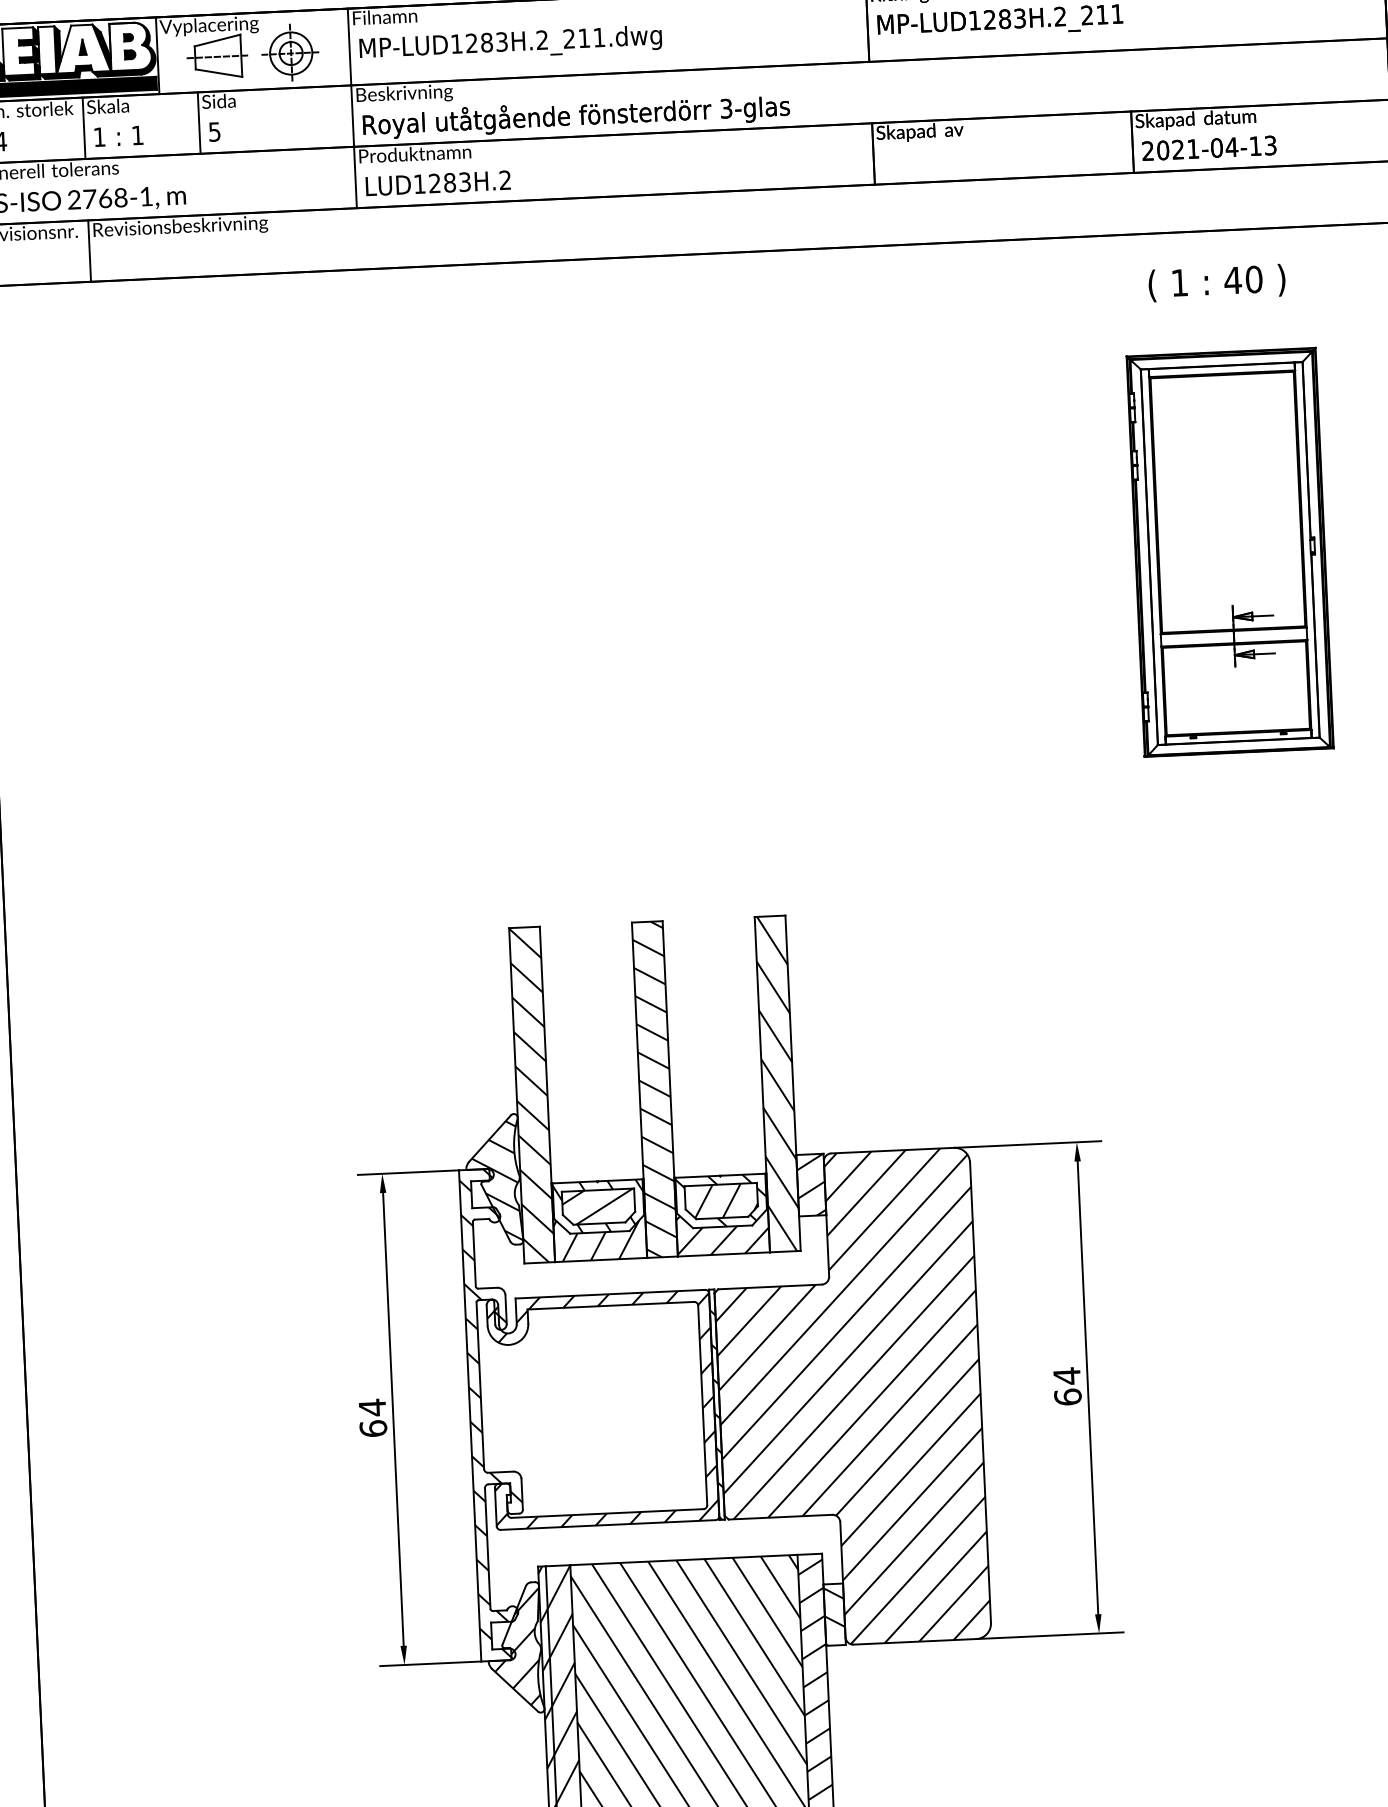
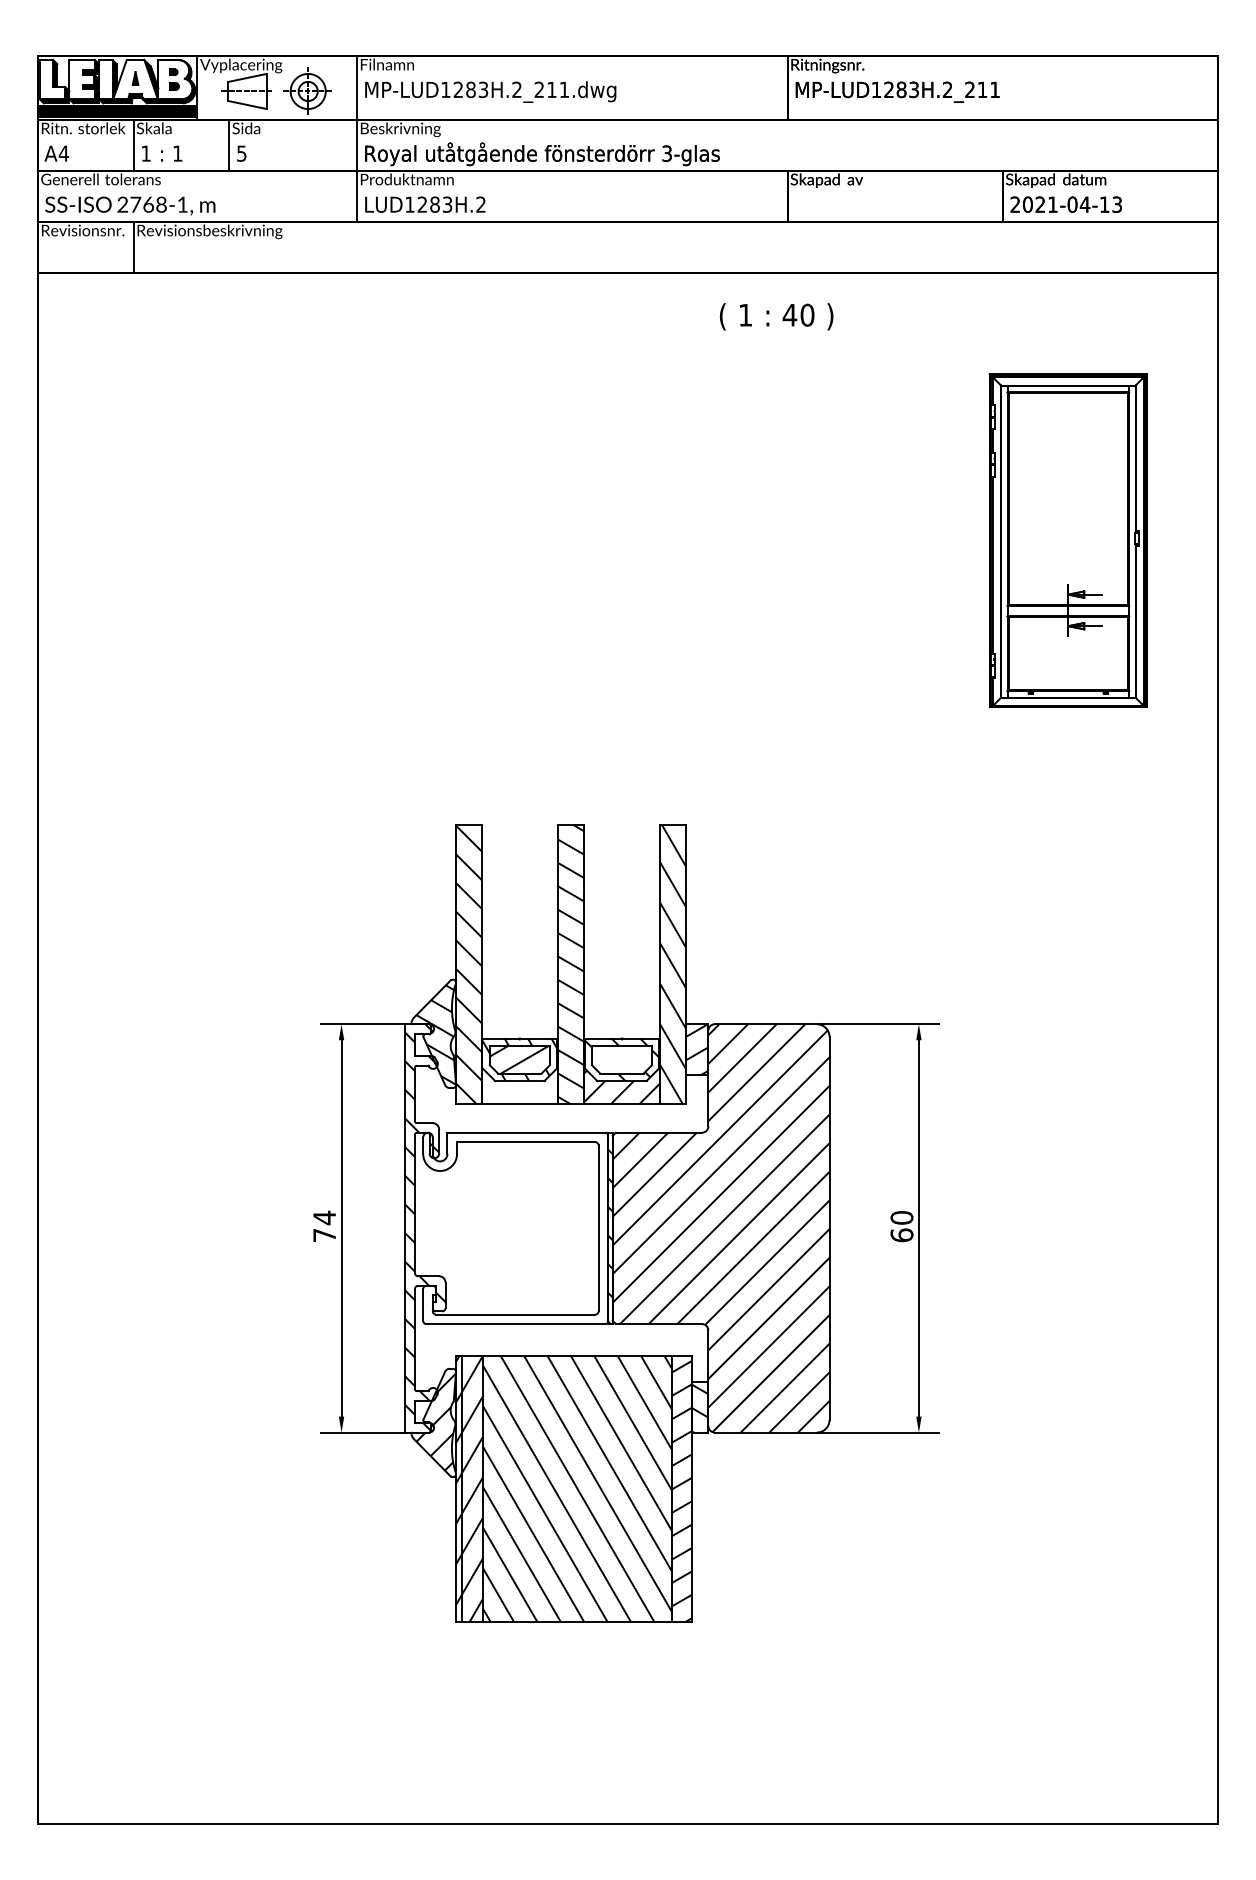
text: (1216, 282) -> (776, 316), moved
hatch: (725, 1200) -> (625, 1059), removed
hatch: (599, 1235) -> (519, 1083), removed
text: (1066, 1375) -> (901, 1217), 64 -> 60
hatch: (602, 1410) -> (515, 1228), removed
text: (373, 1428) -> (324, 1235), 64 -> 74

